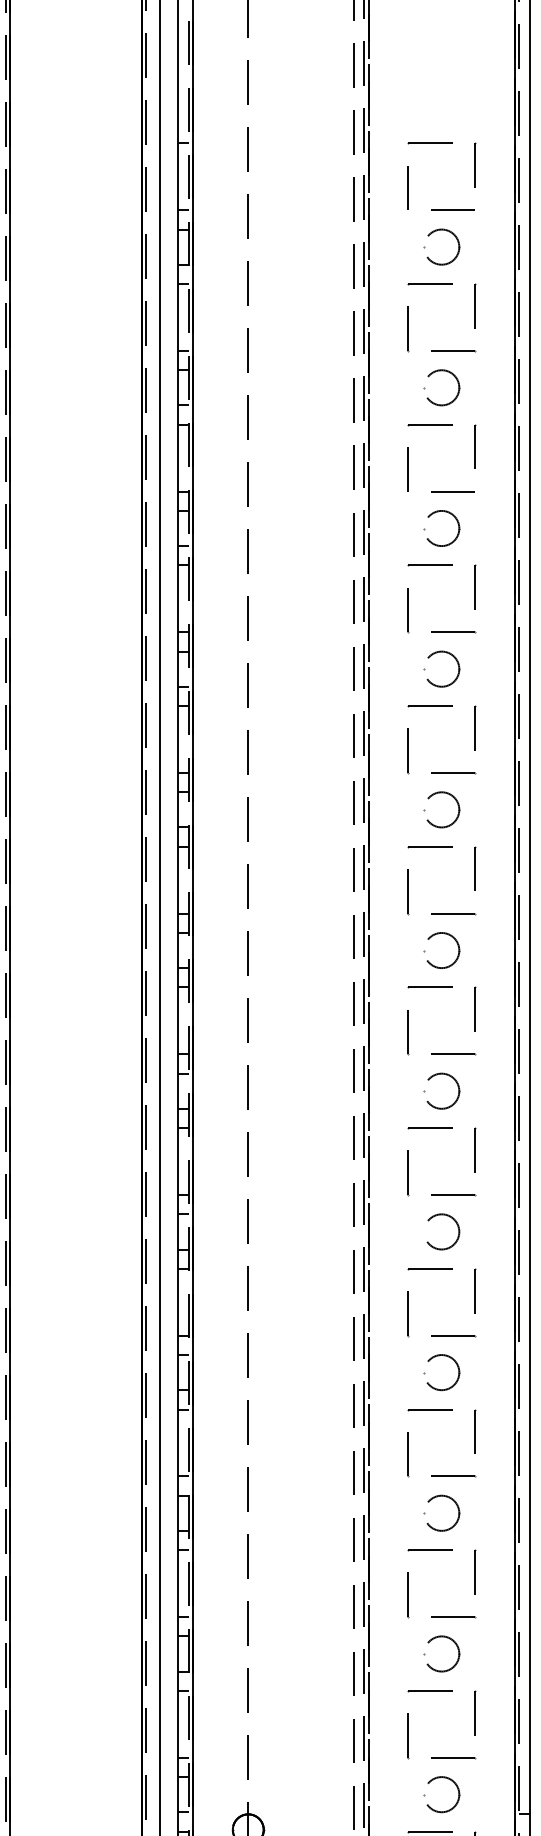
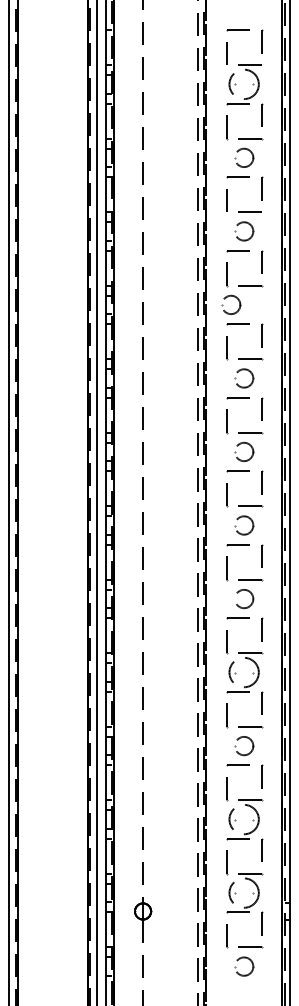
circle: (440, 247) -> (243, 84), size x1.6
part: (436, 654) -> (228, 297), moved
circle: (440, 1372) -> (243, 672), size x1.6
circle: (440, 1653) -> (243, 819), size x1.6
circle: (440, 1793) -> (243, 892), size x1.6

